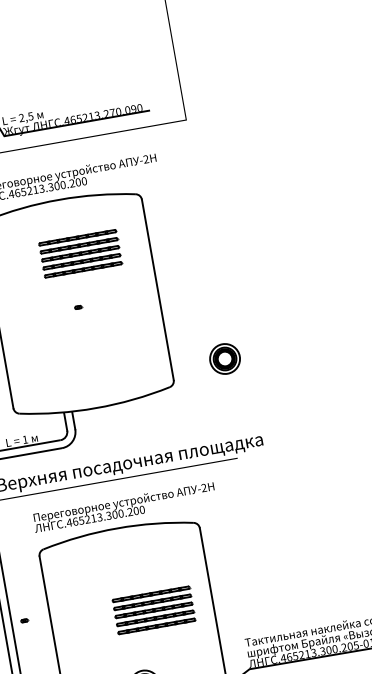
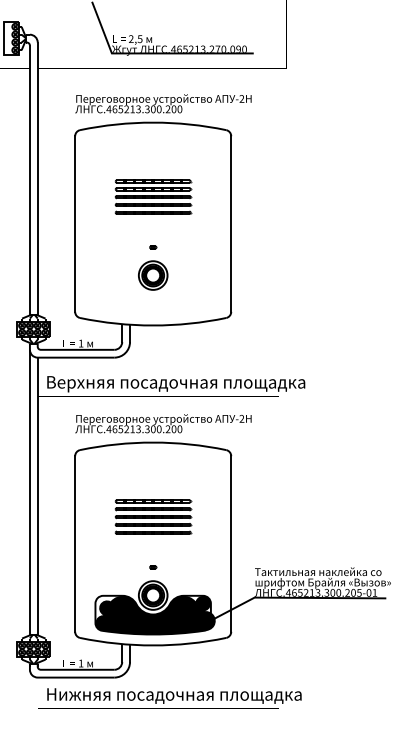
part: (80, 253) -> (153, 196), moved
part: (78, 307) -> (153, 247), moved
part: (225, 358) -> (153, 275), moved
part: (154, 609) -> (153, 516), moved
part: (24, 620) -> (153, 567), moved

